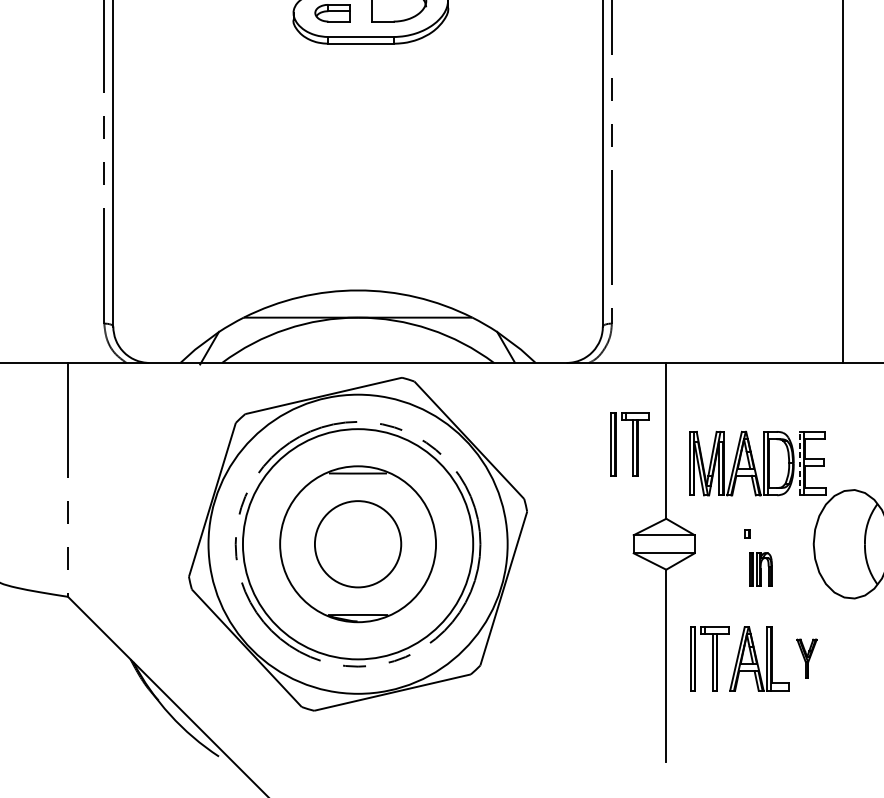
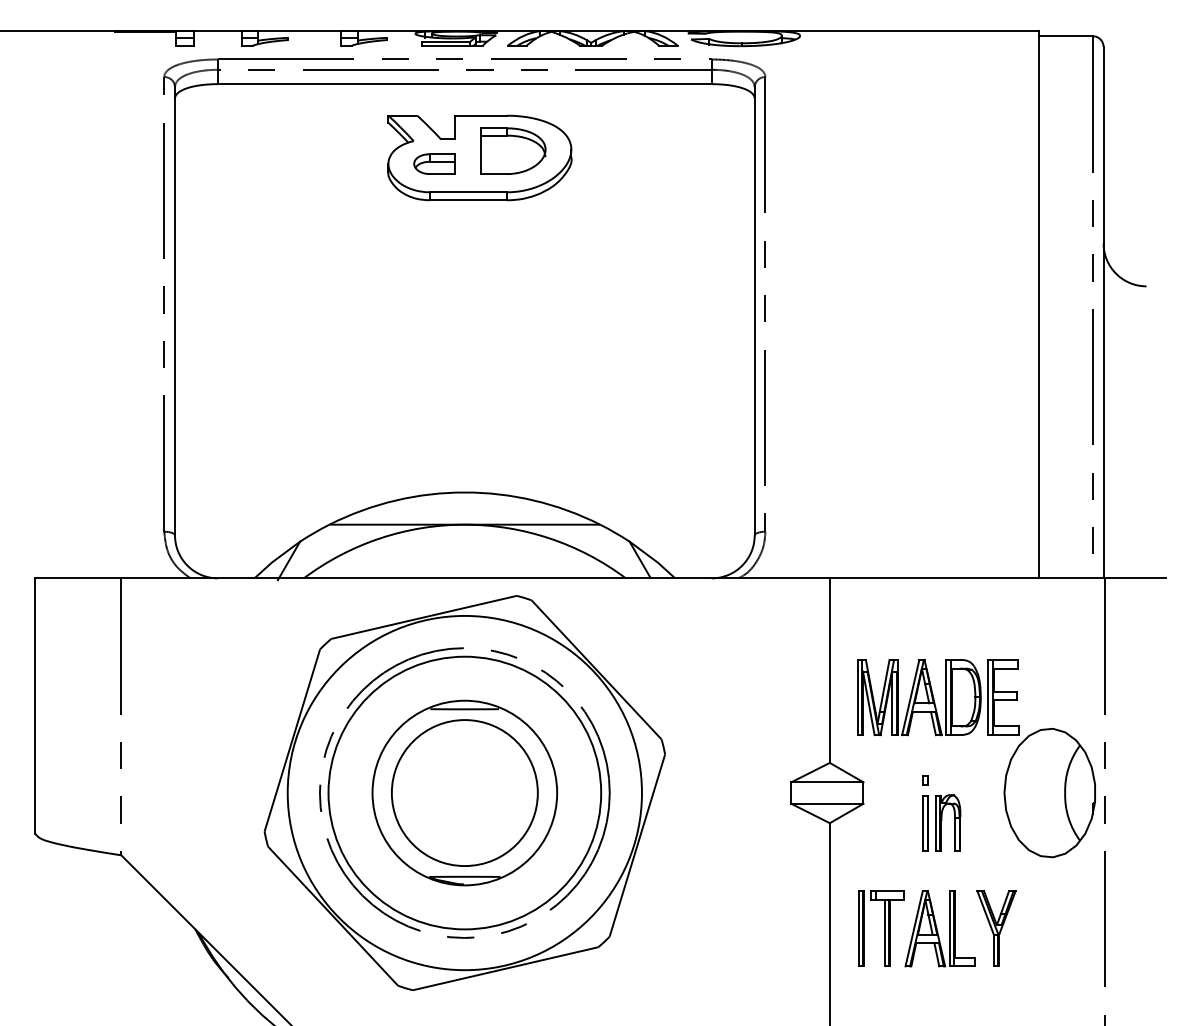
part: (630, 444) -> (787, 674), removed
line: (800, 463) -> (988, 697), dashed -> solid
circle: (357, 544) -> (464, 793), size x1.43
part: (760, 569) -> (941, 822), size x1.43
part: (807, 658) -> (996, 928), size x1.67

